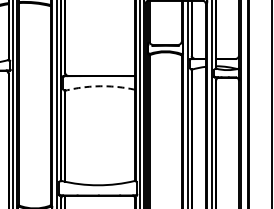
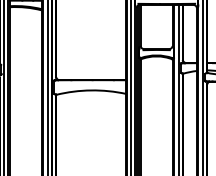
arc: (100, 86) -> (91, 90), dashed -> solid

